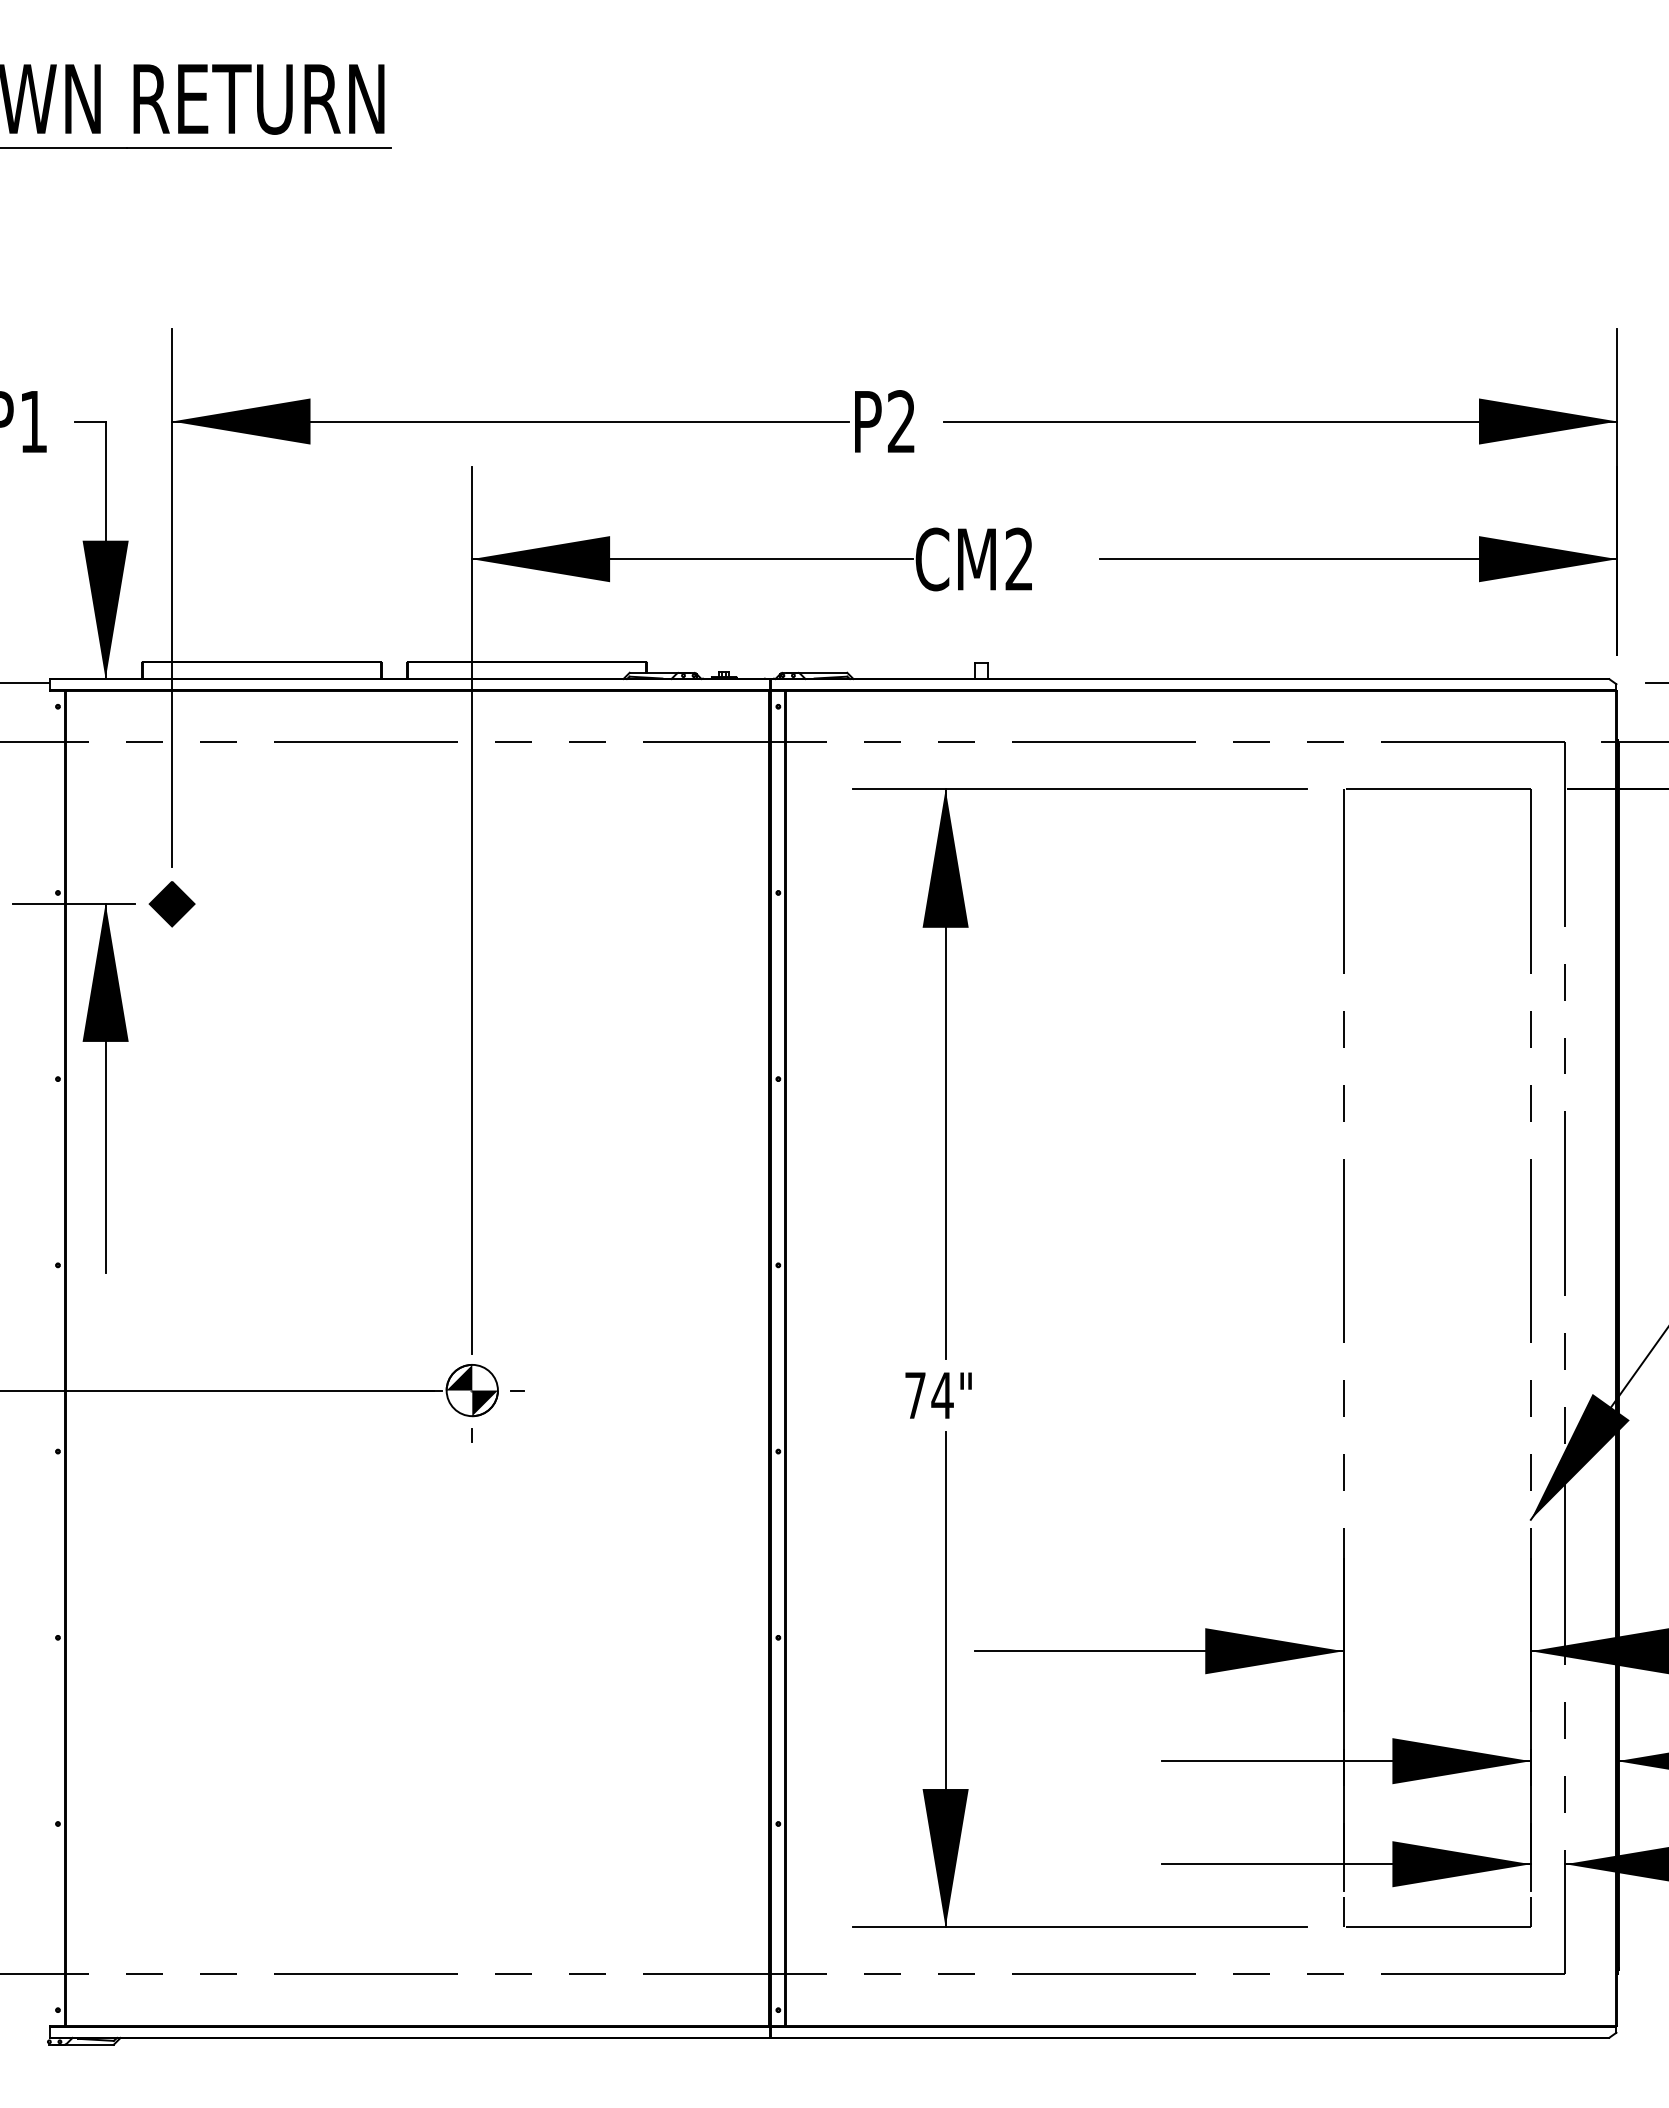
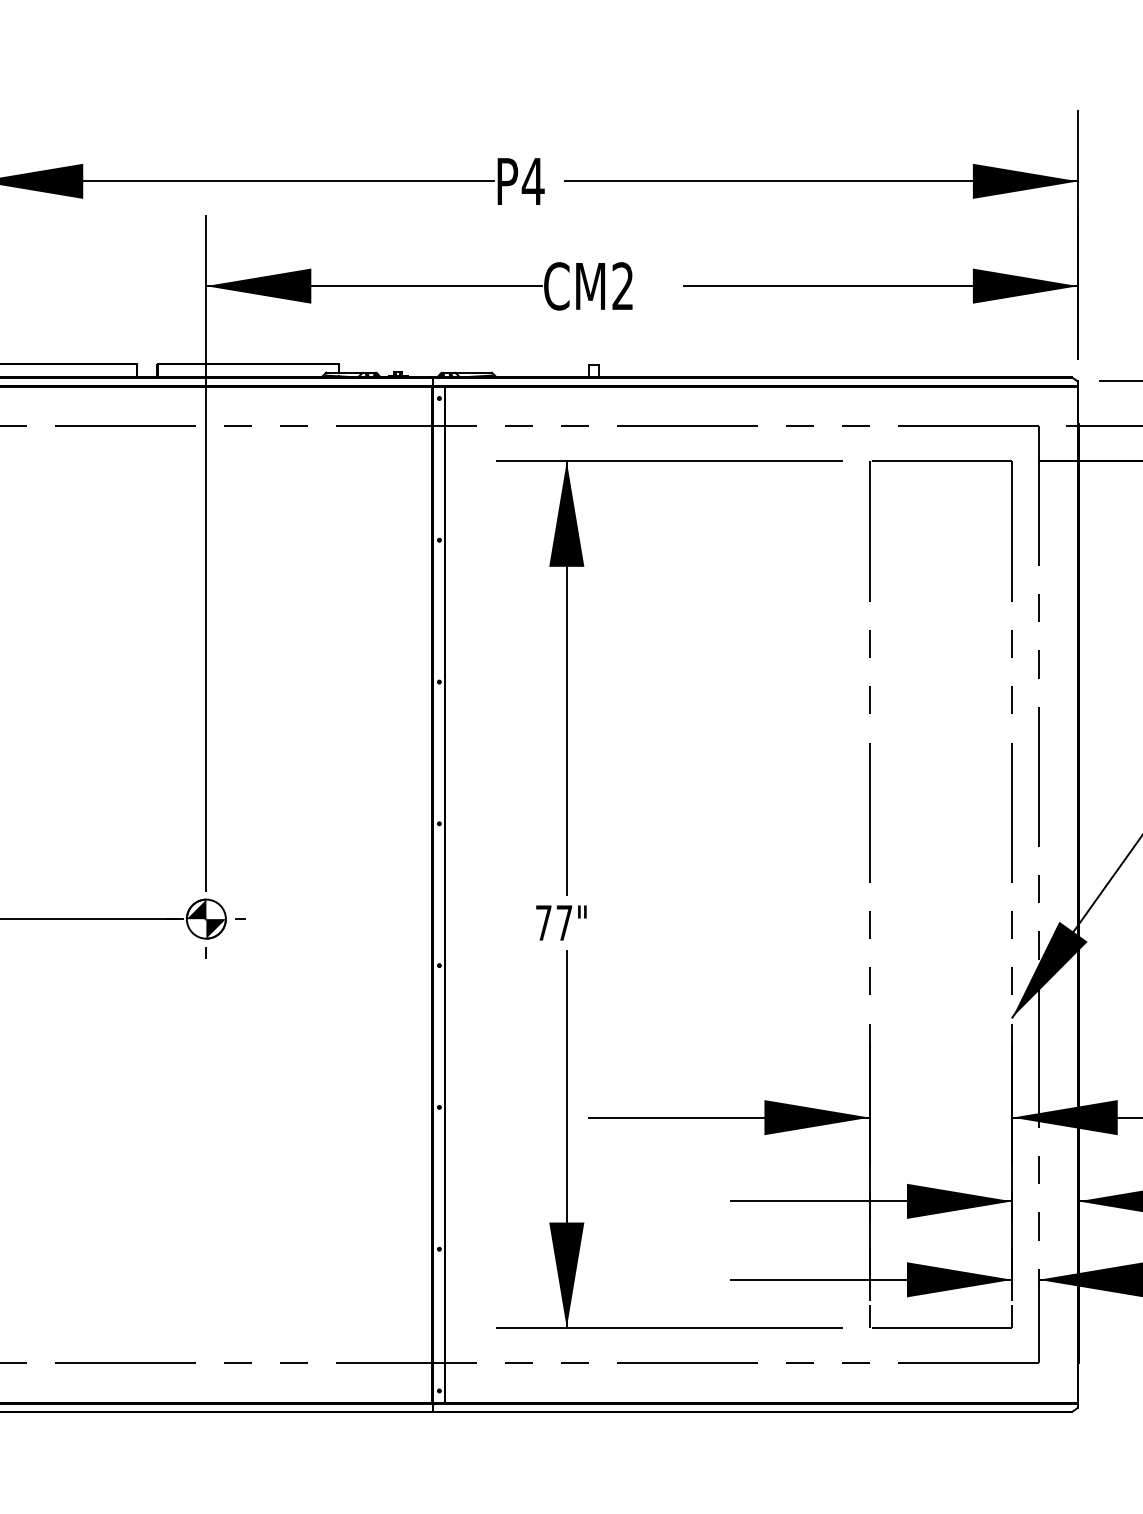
text: (901, 421) -> (533, 181), P2 -> P4
text: (942, 1395) -> (564, 922), 74" -> 77"

